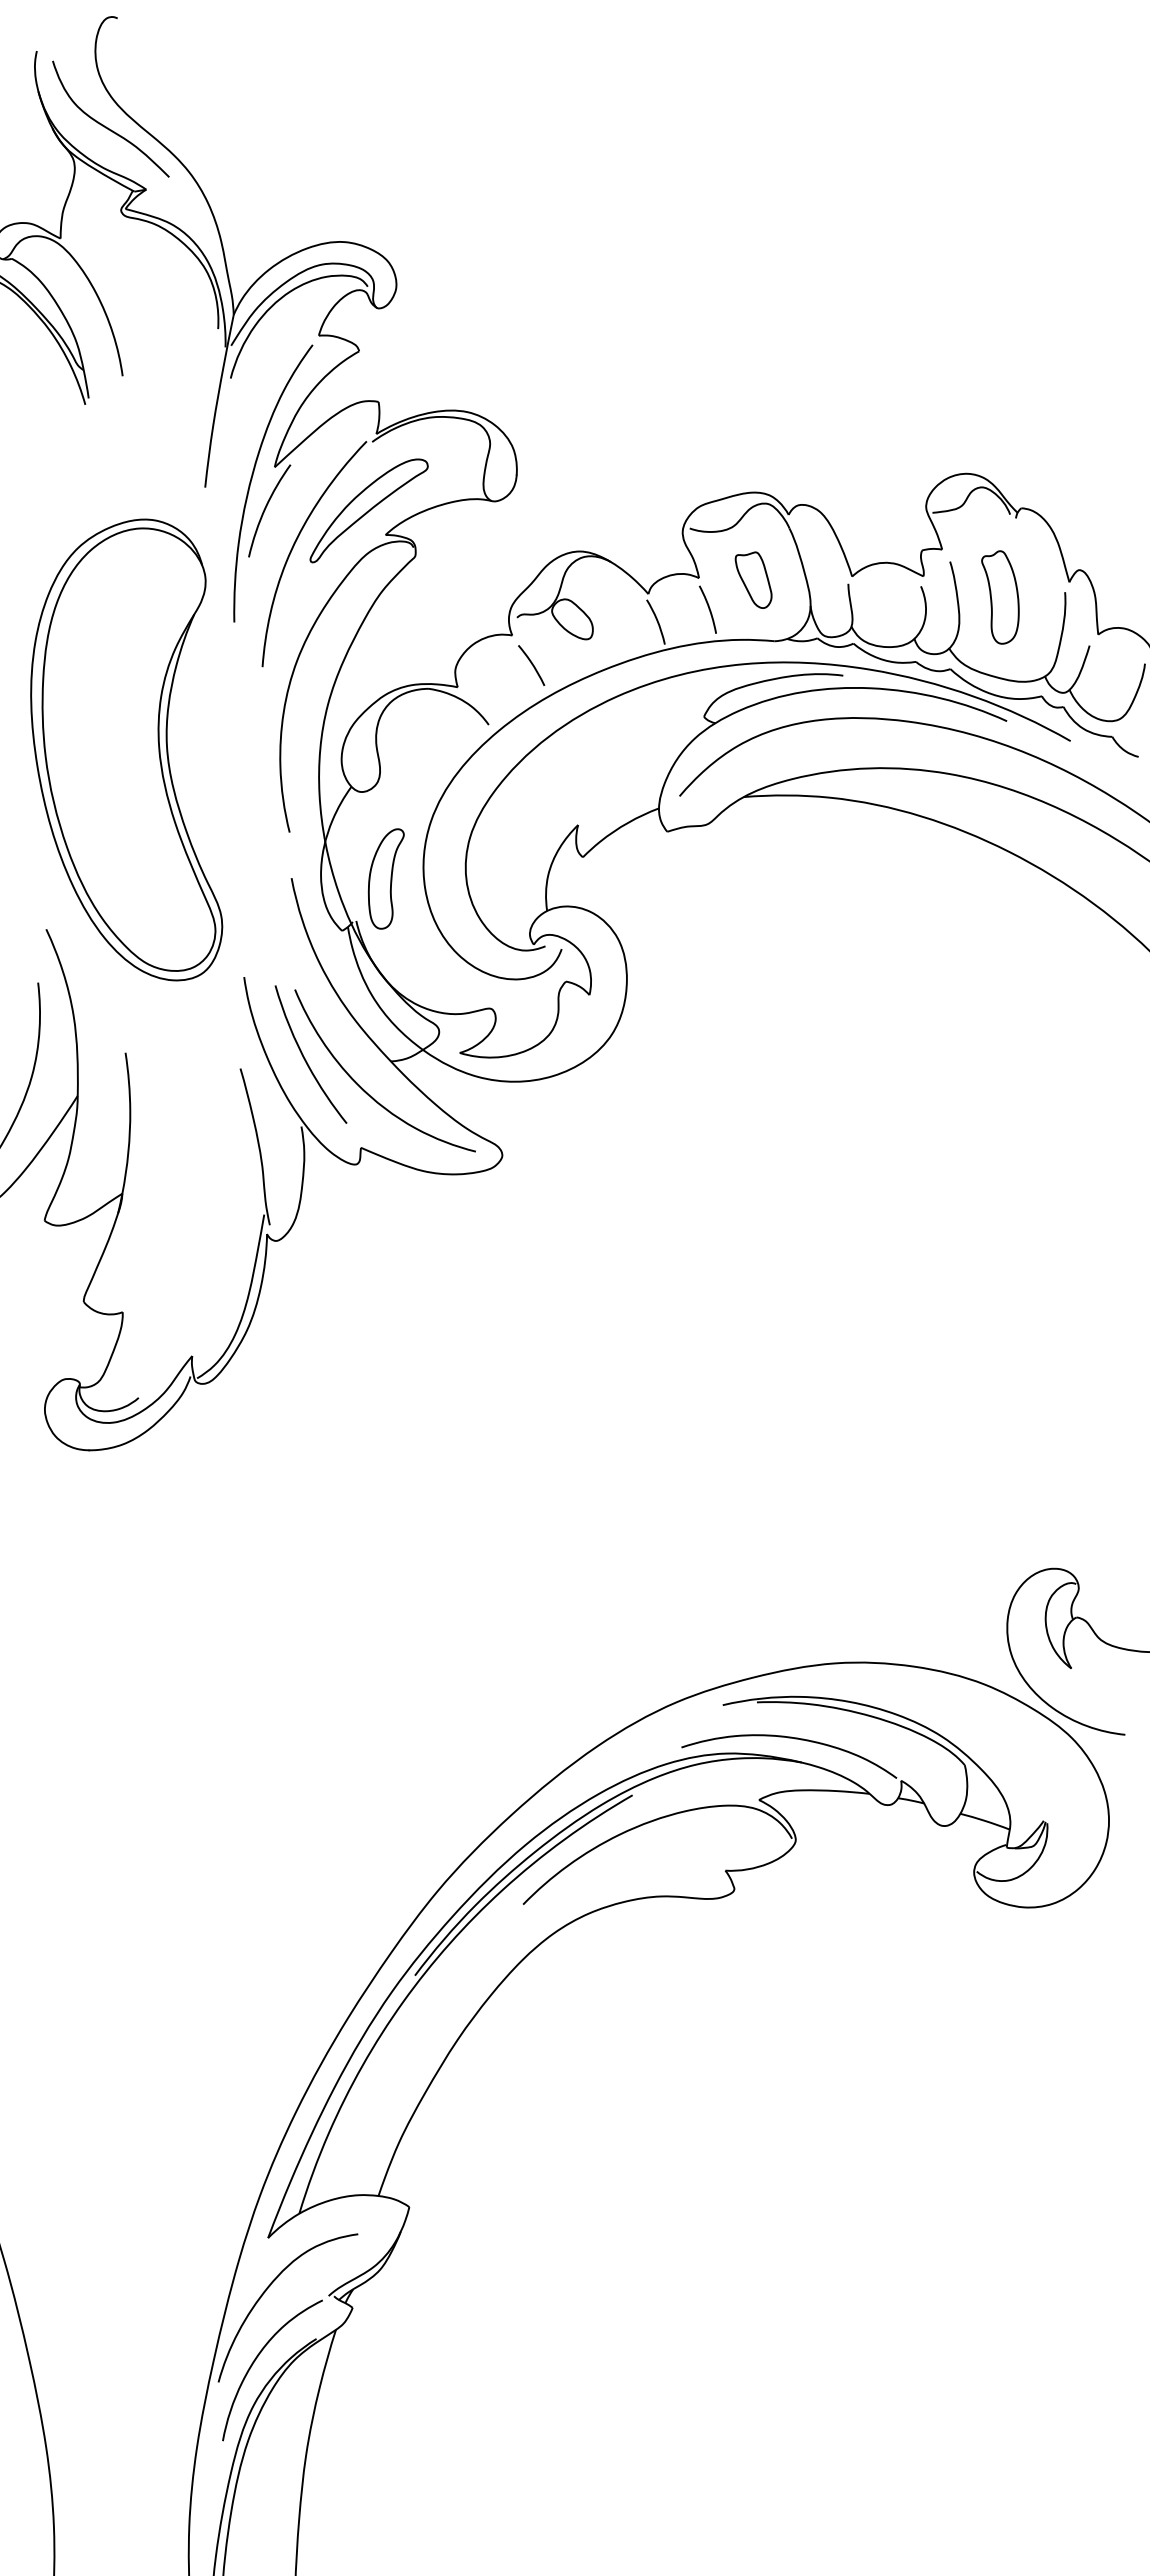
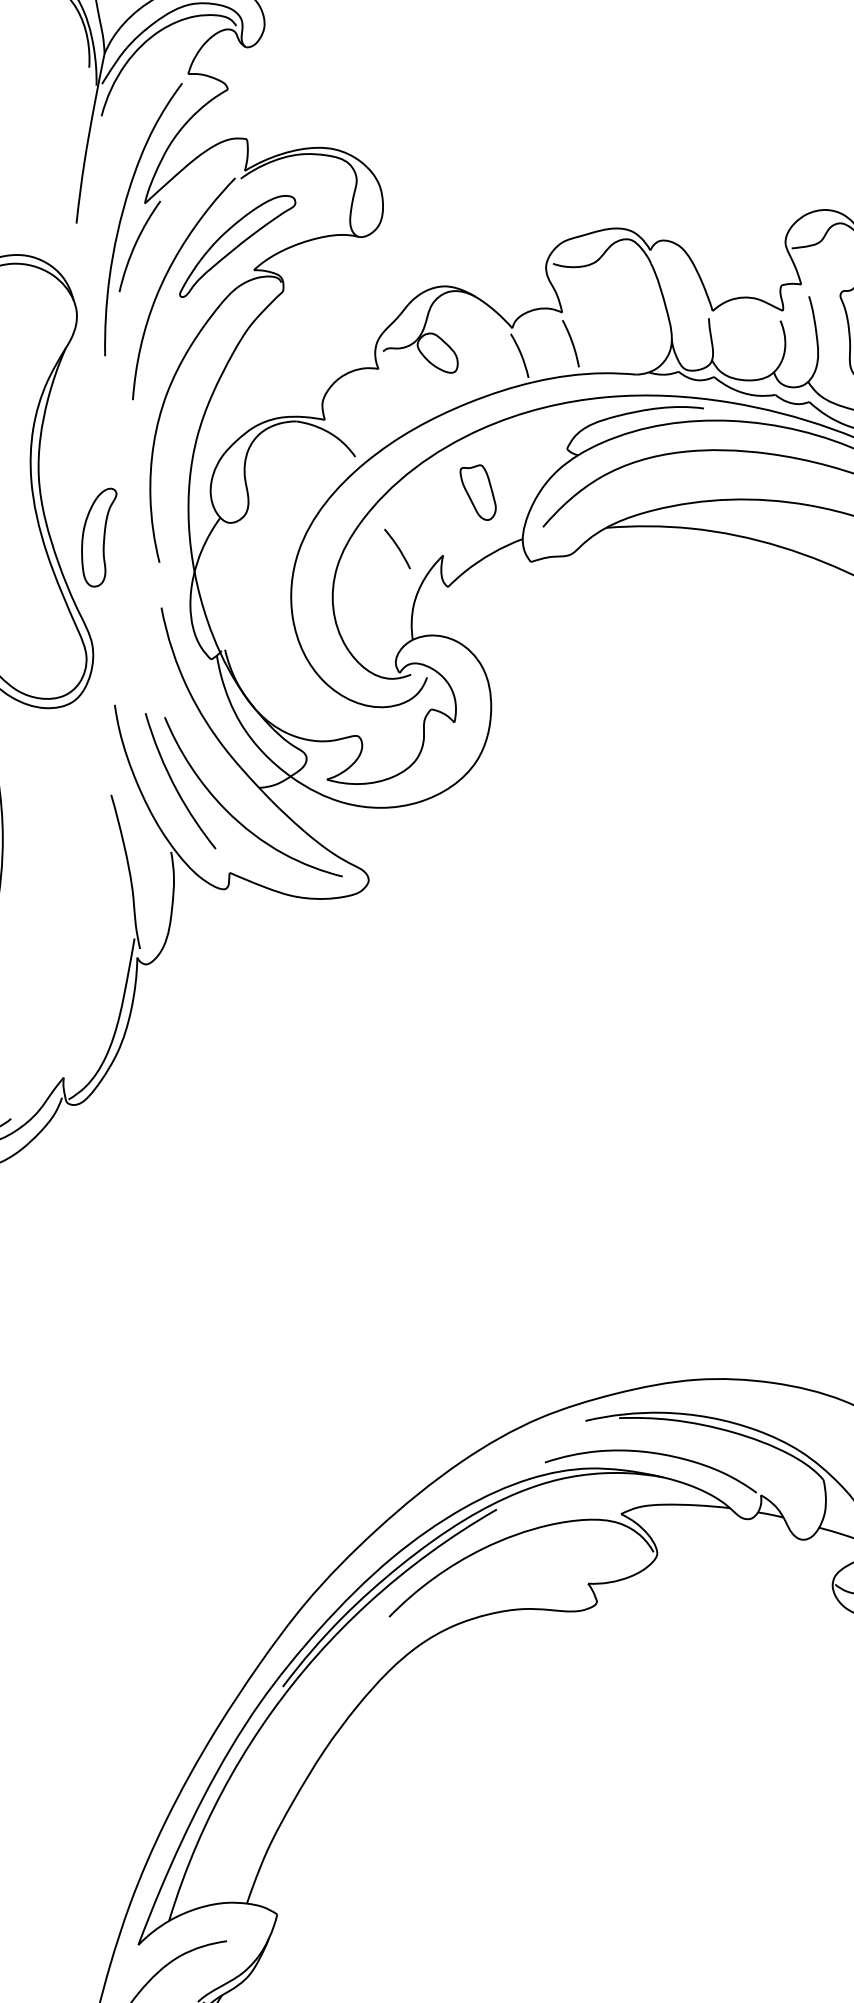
part: (753, 579) -> (478, 491), moved
curve: (531, 664) -> (397, 547), moved
part: (385, 878) -> (98, 537), moved

